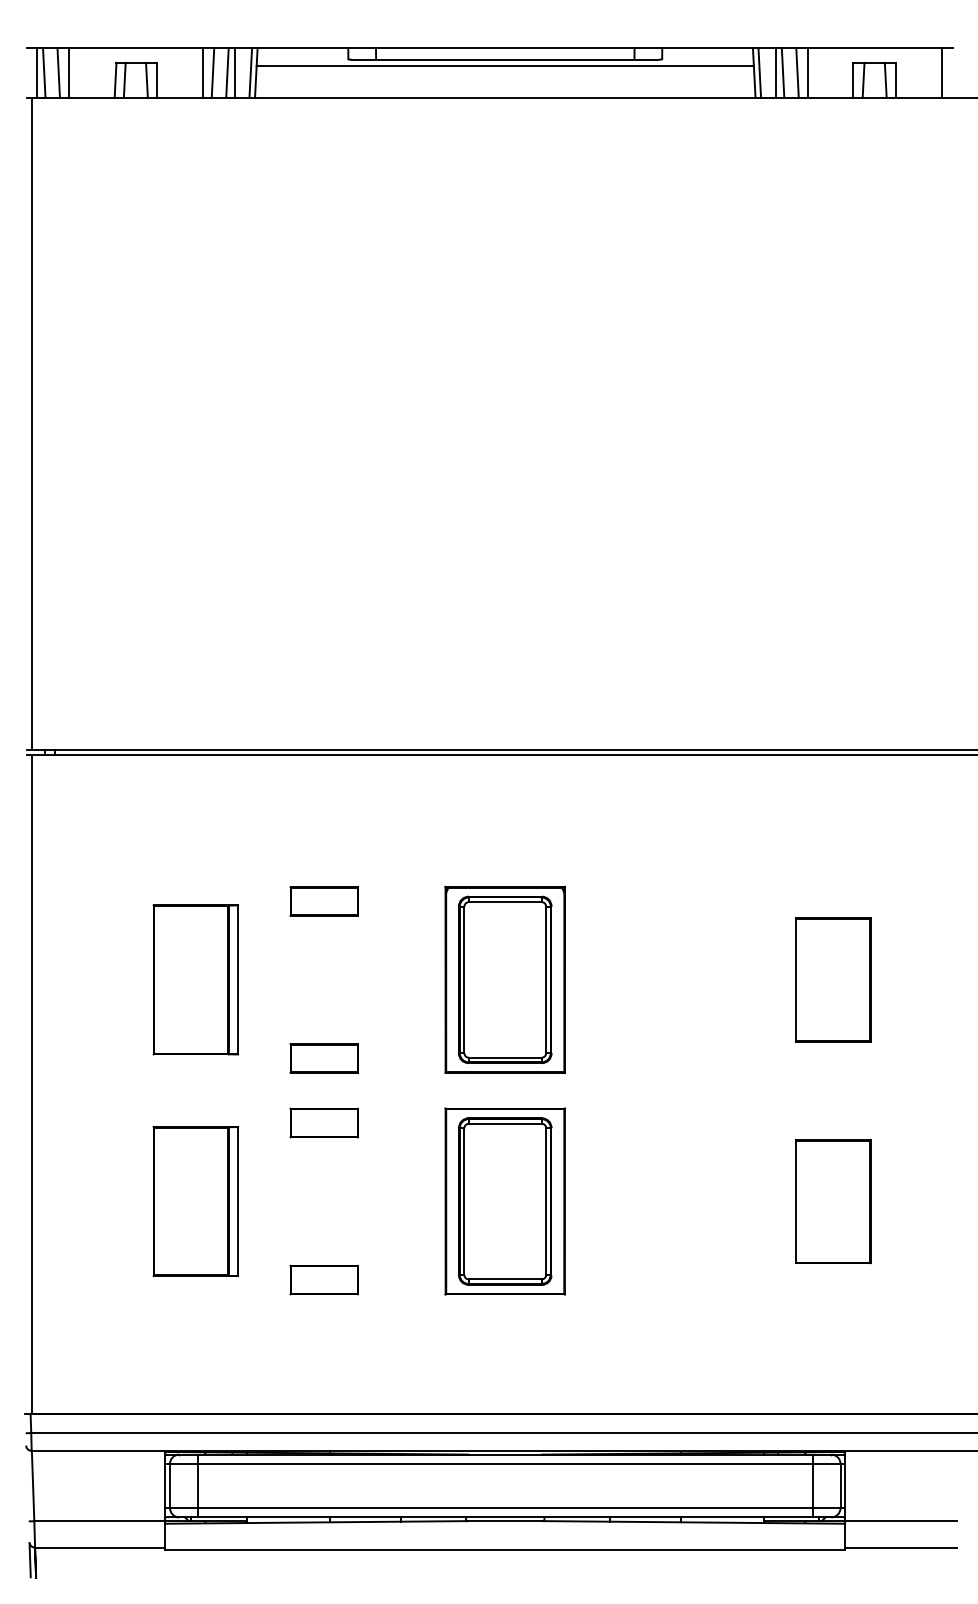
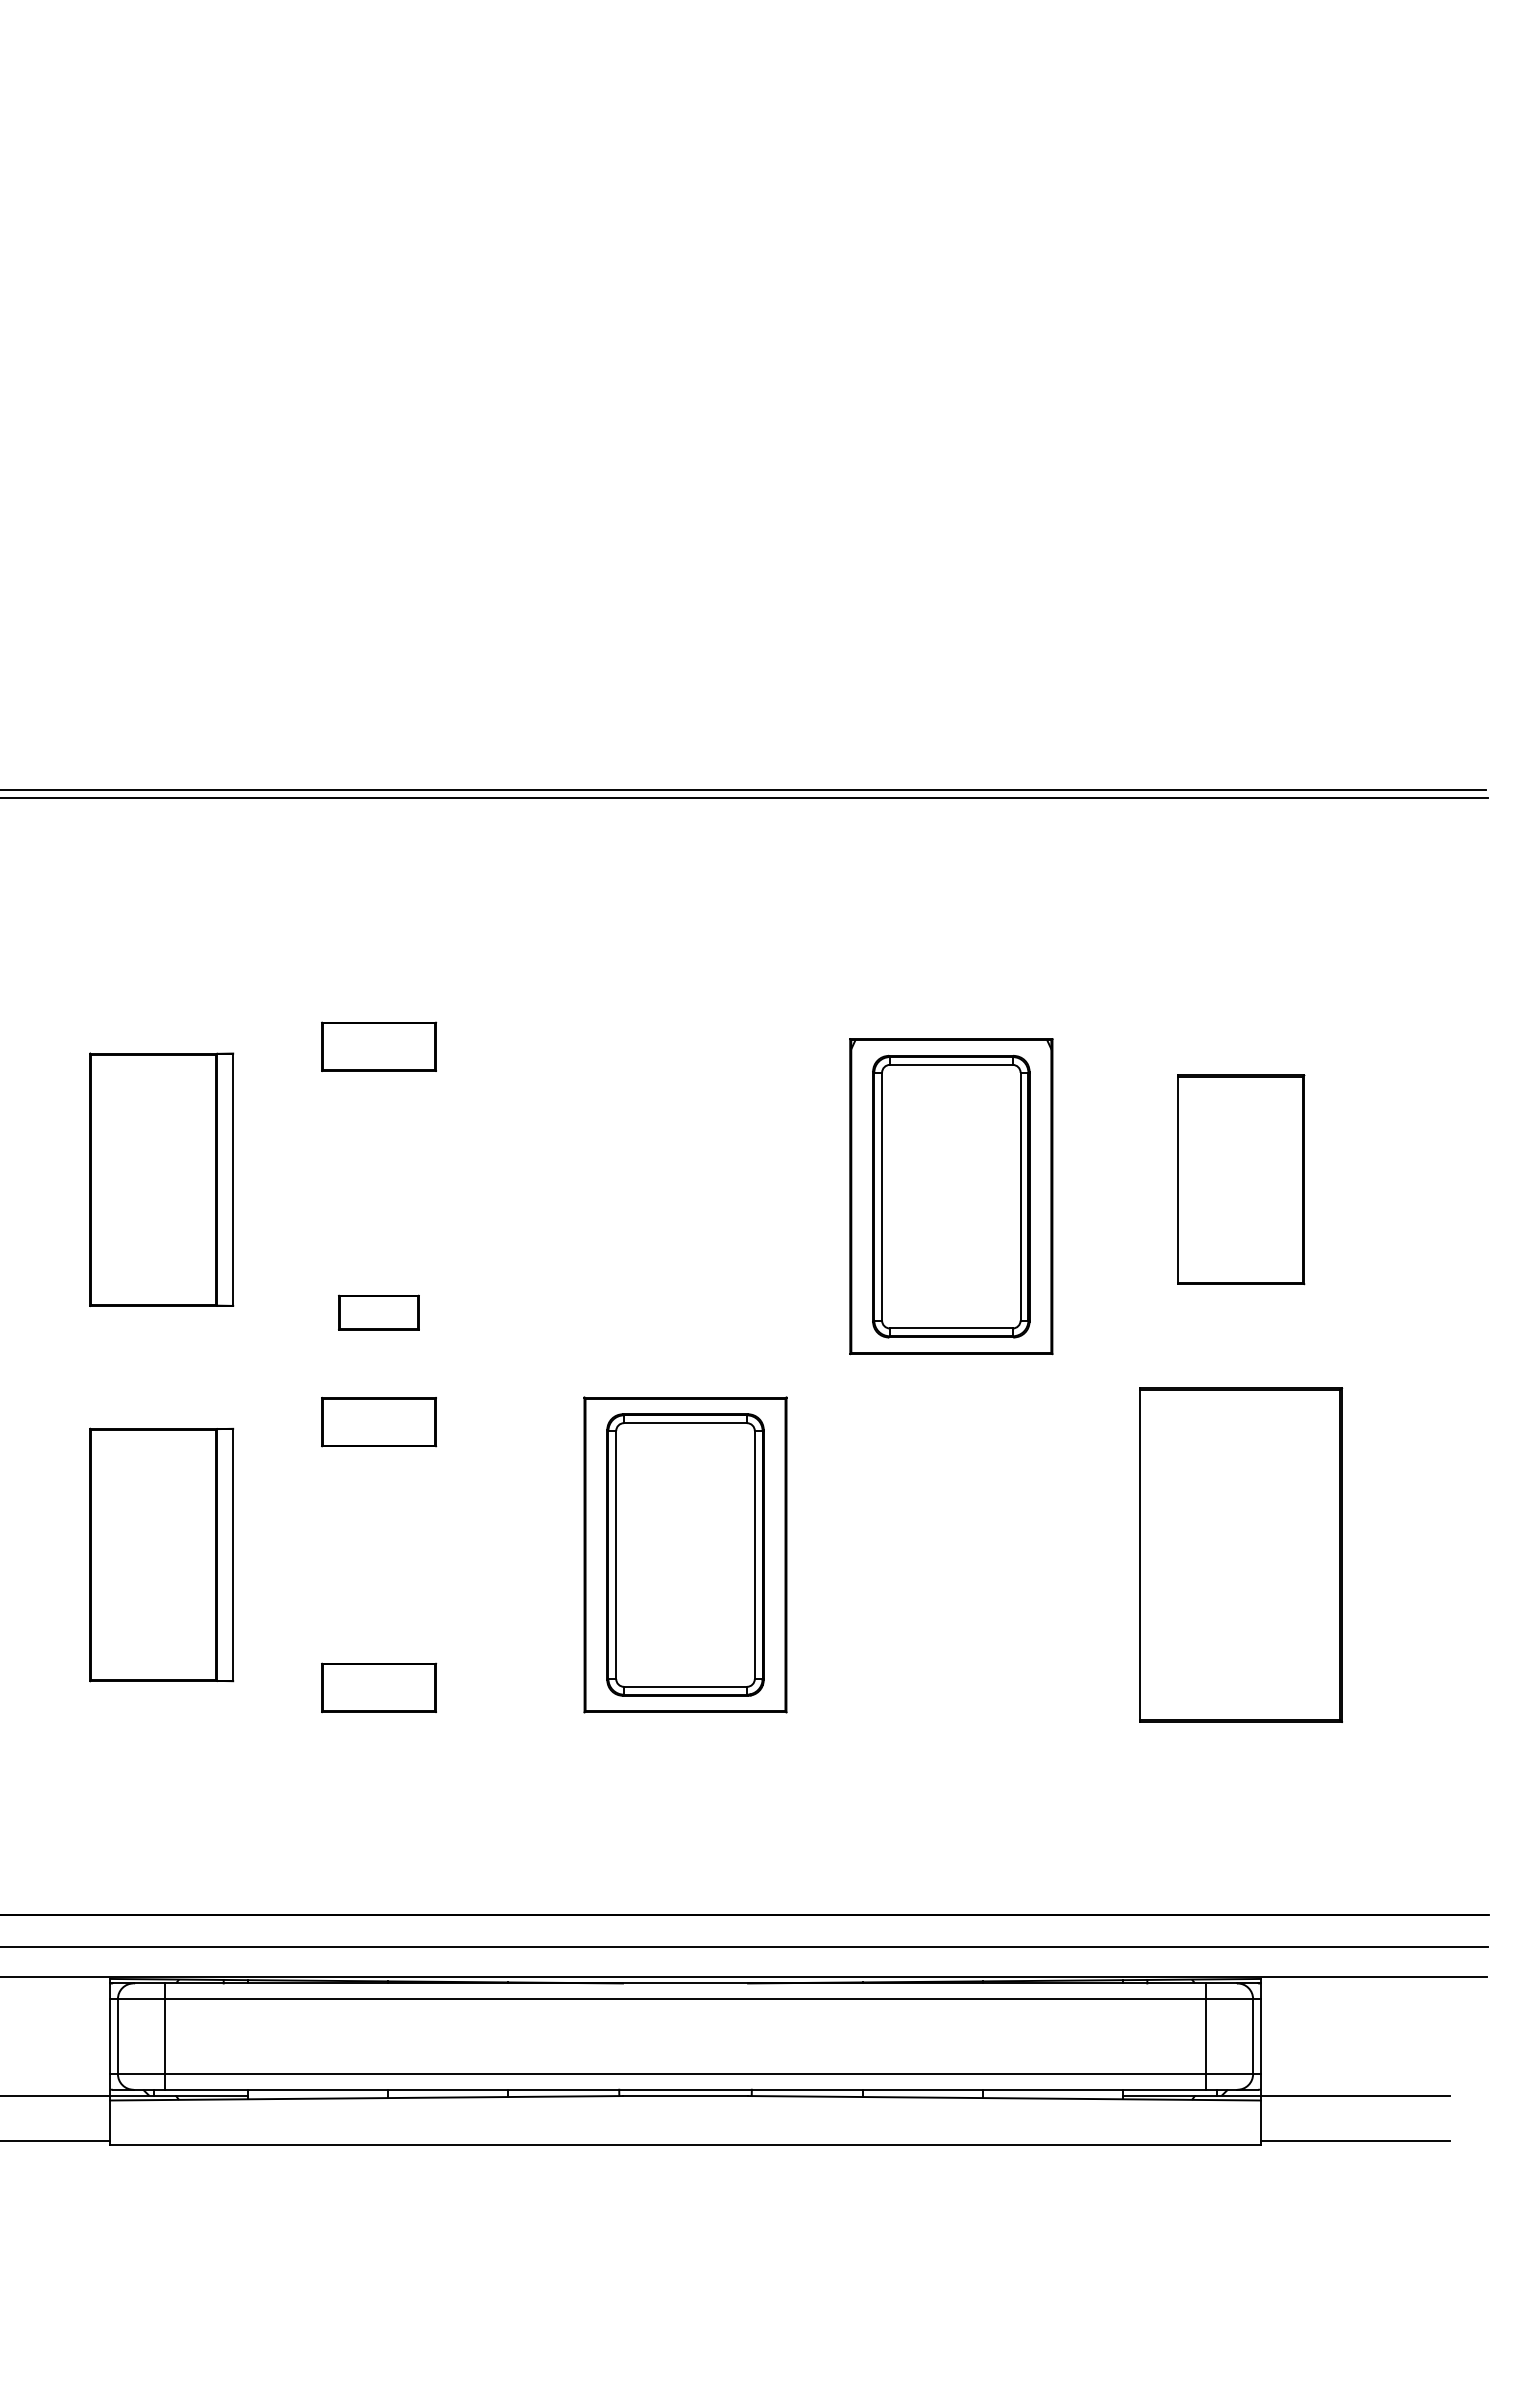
part: (504, 979) -> (950, 1195), moved
part: (323, 1058) -> (377, 1312), size x0.7
part: (833, 1201) -> (1241, 1554), size x1.6

